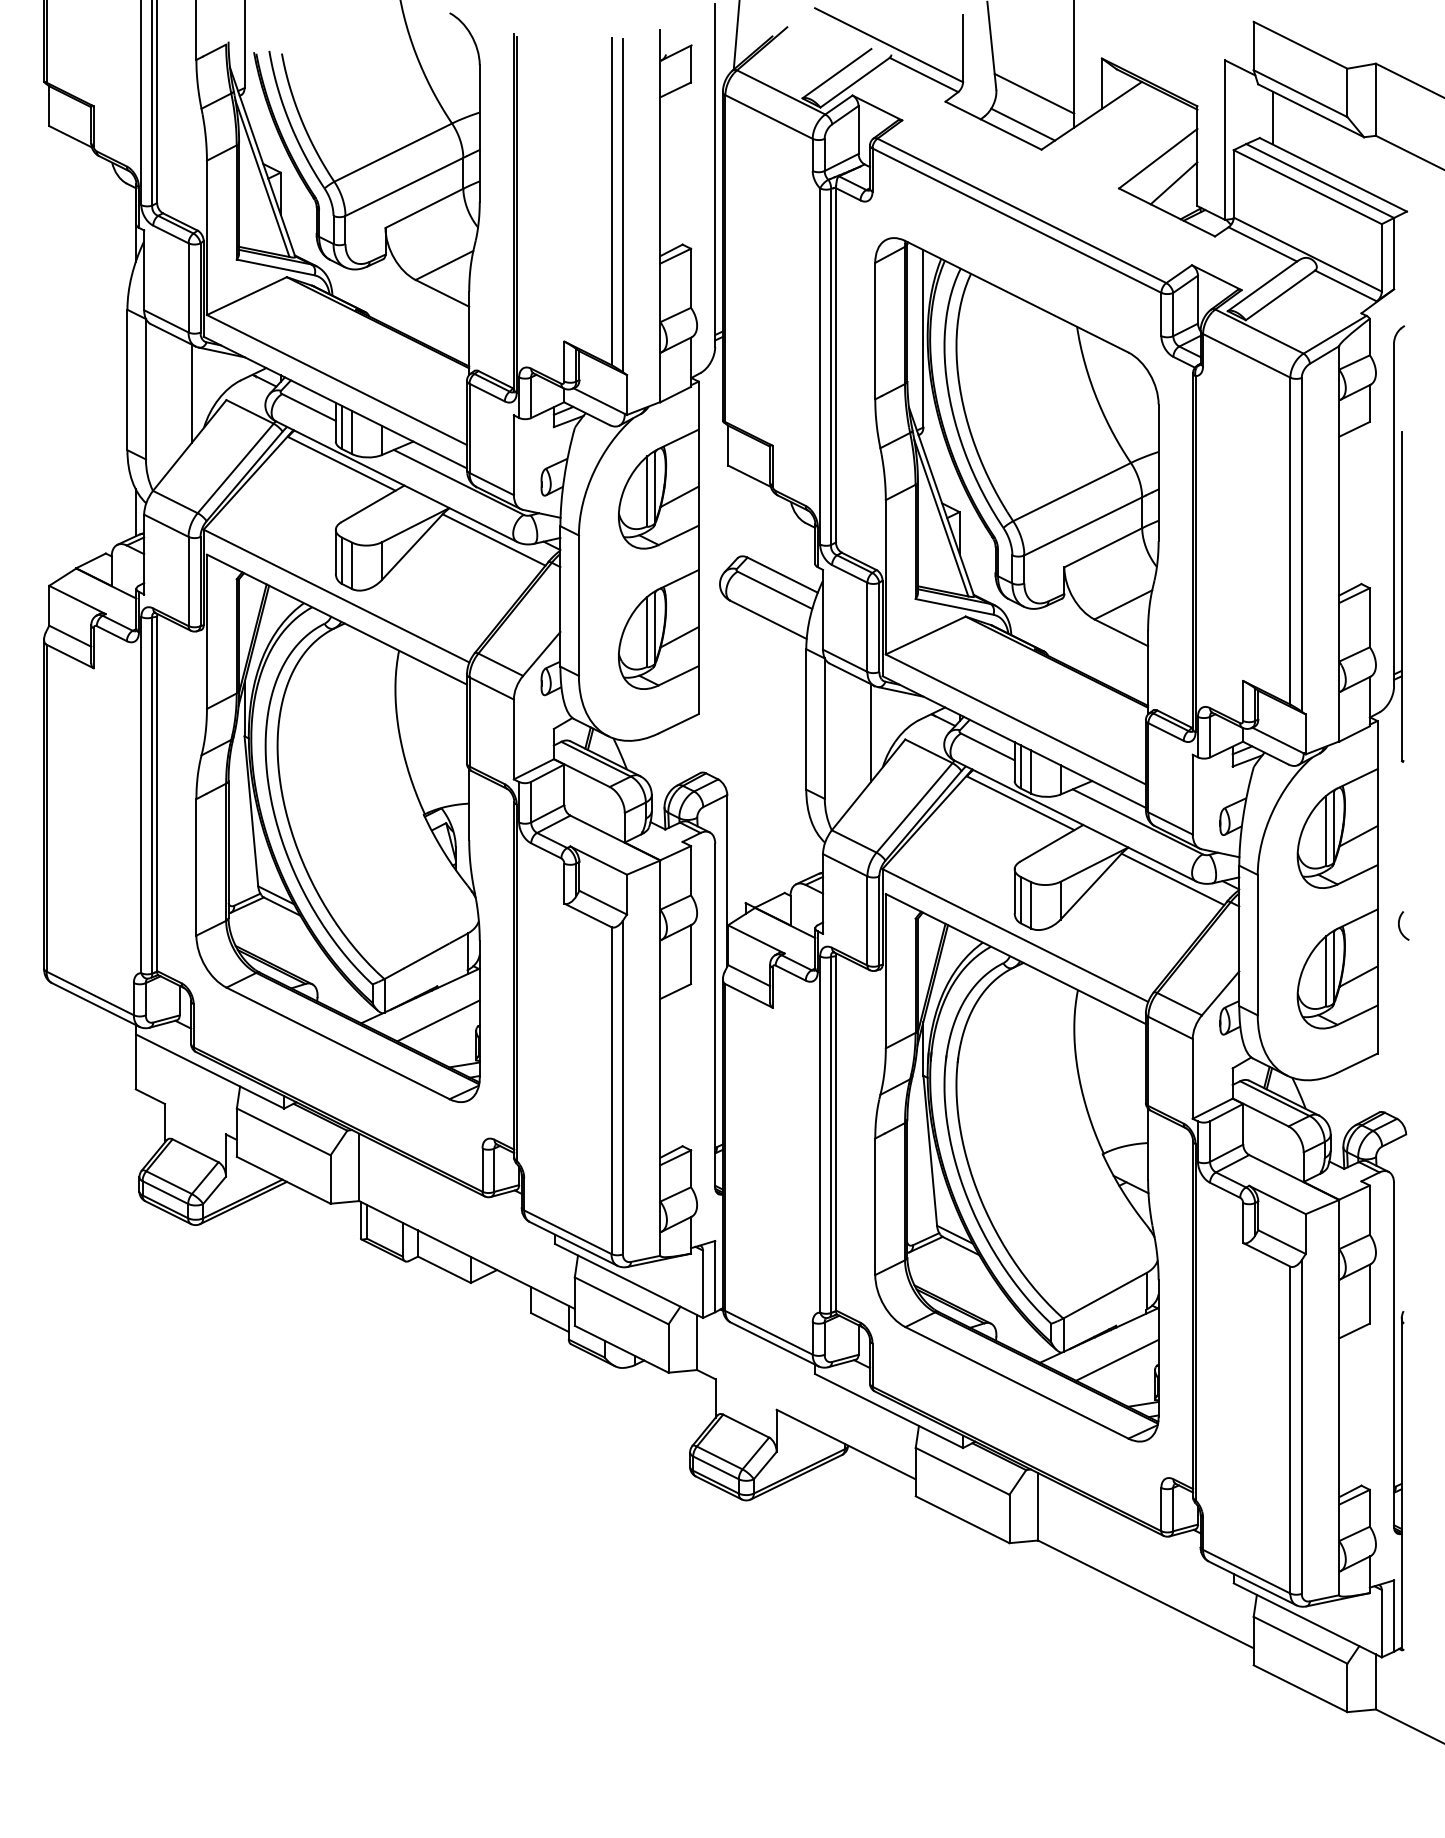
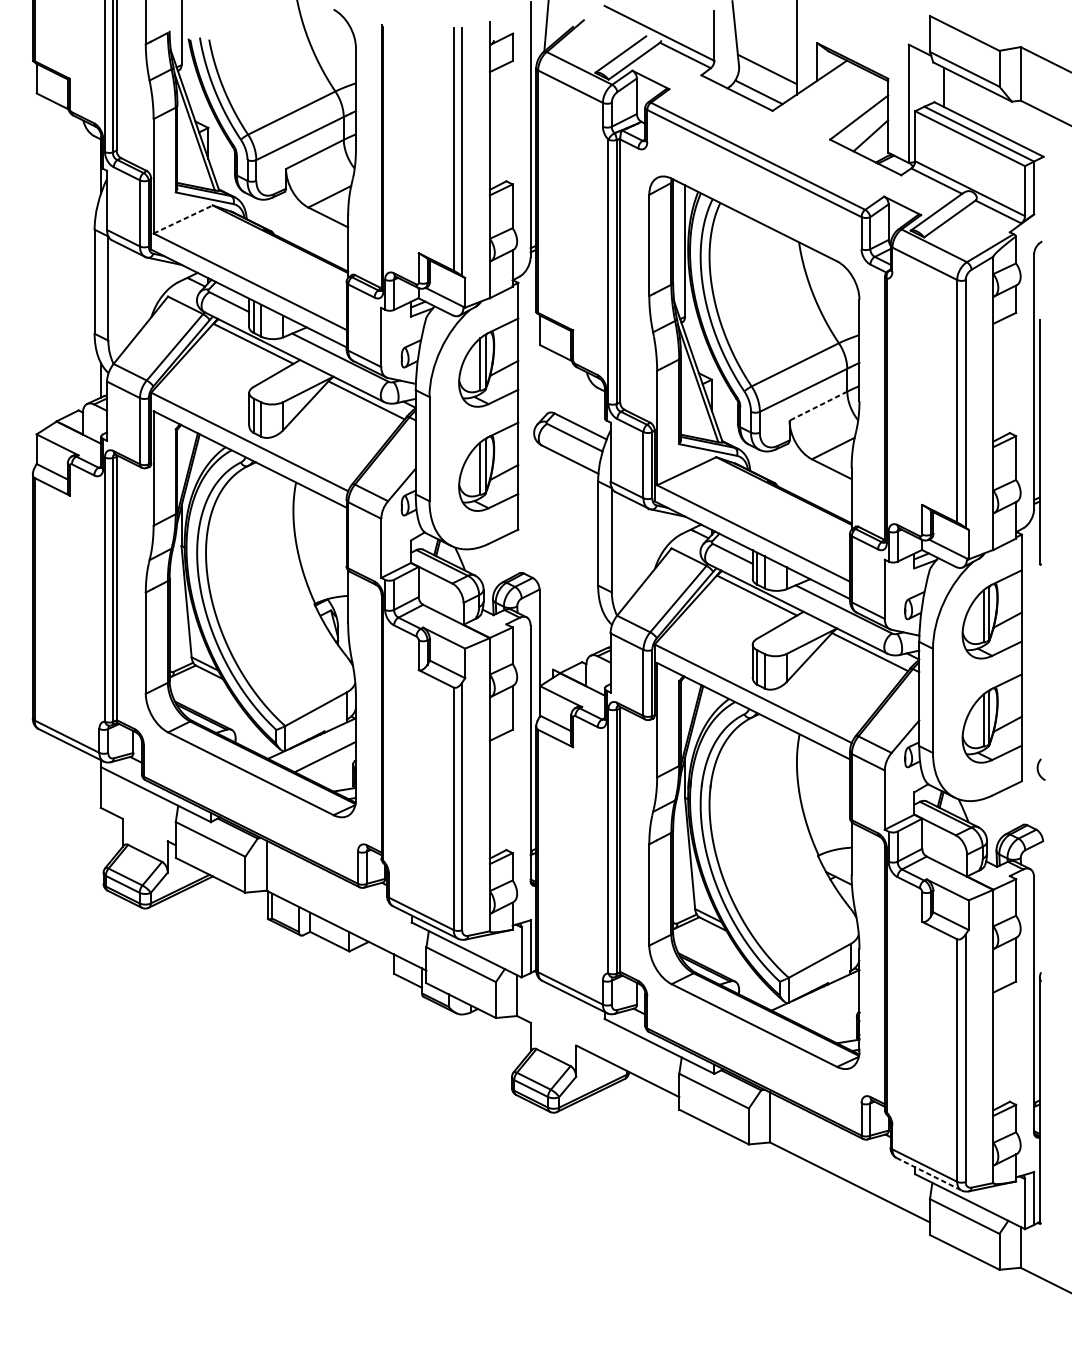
line: (247, 295) -> (183, 219), solid -> dashed
line: (191, 393) -> (142, 291), removed
line: (1103, 547) -> (818, 405), solid -> dashed
line: (870, 732) -> (645, 543), removed
curve: (1400, 927) -> (1038, 770), moved
line: (1117, 1359) -> (828, 1008), removed
line: (1252, 1583) -> (929, 1174), solid -> dashed

